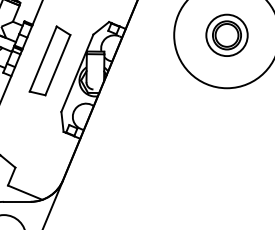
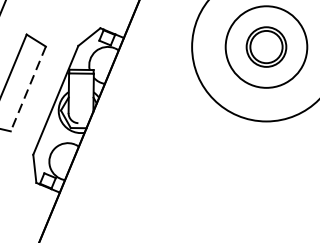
circle: (226, 35) -> (265, 47), size x1.4
line: (57, 65) -> (27, 89), solid -> dashed

